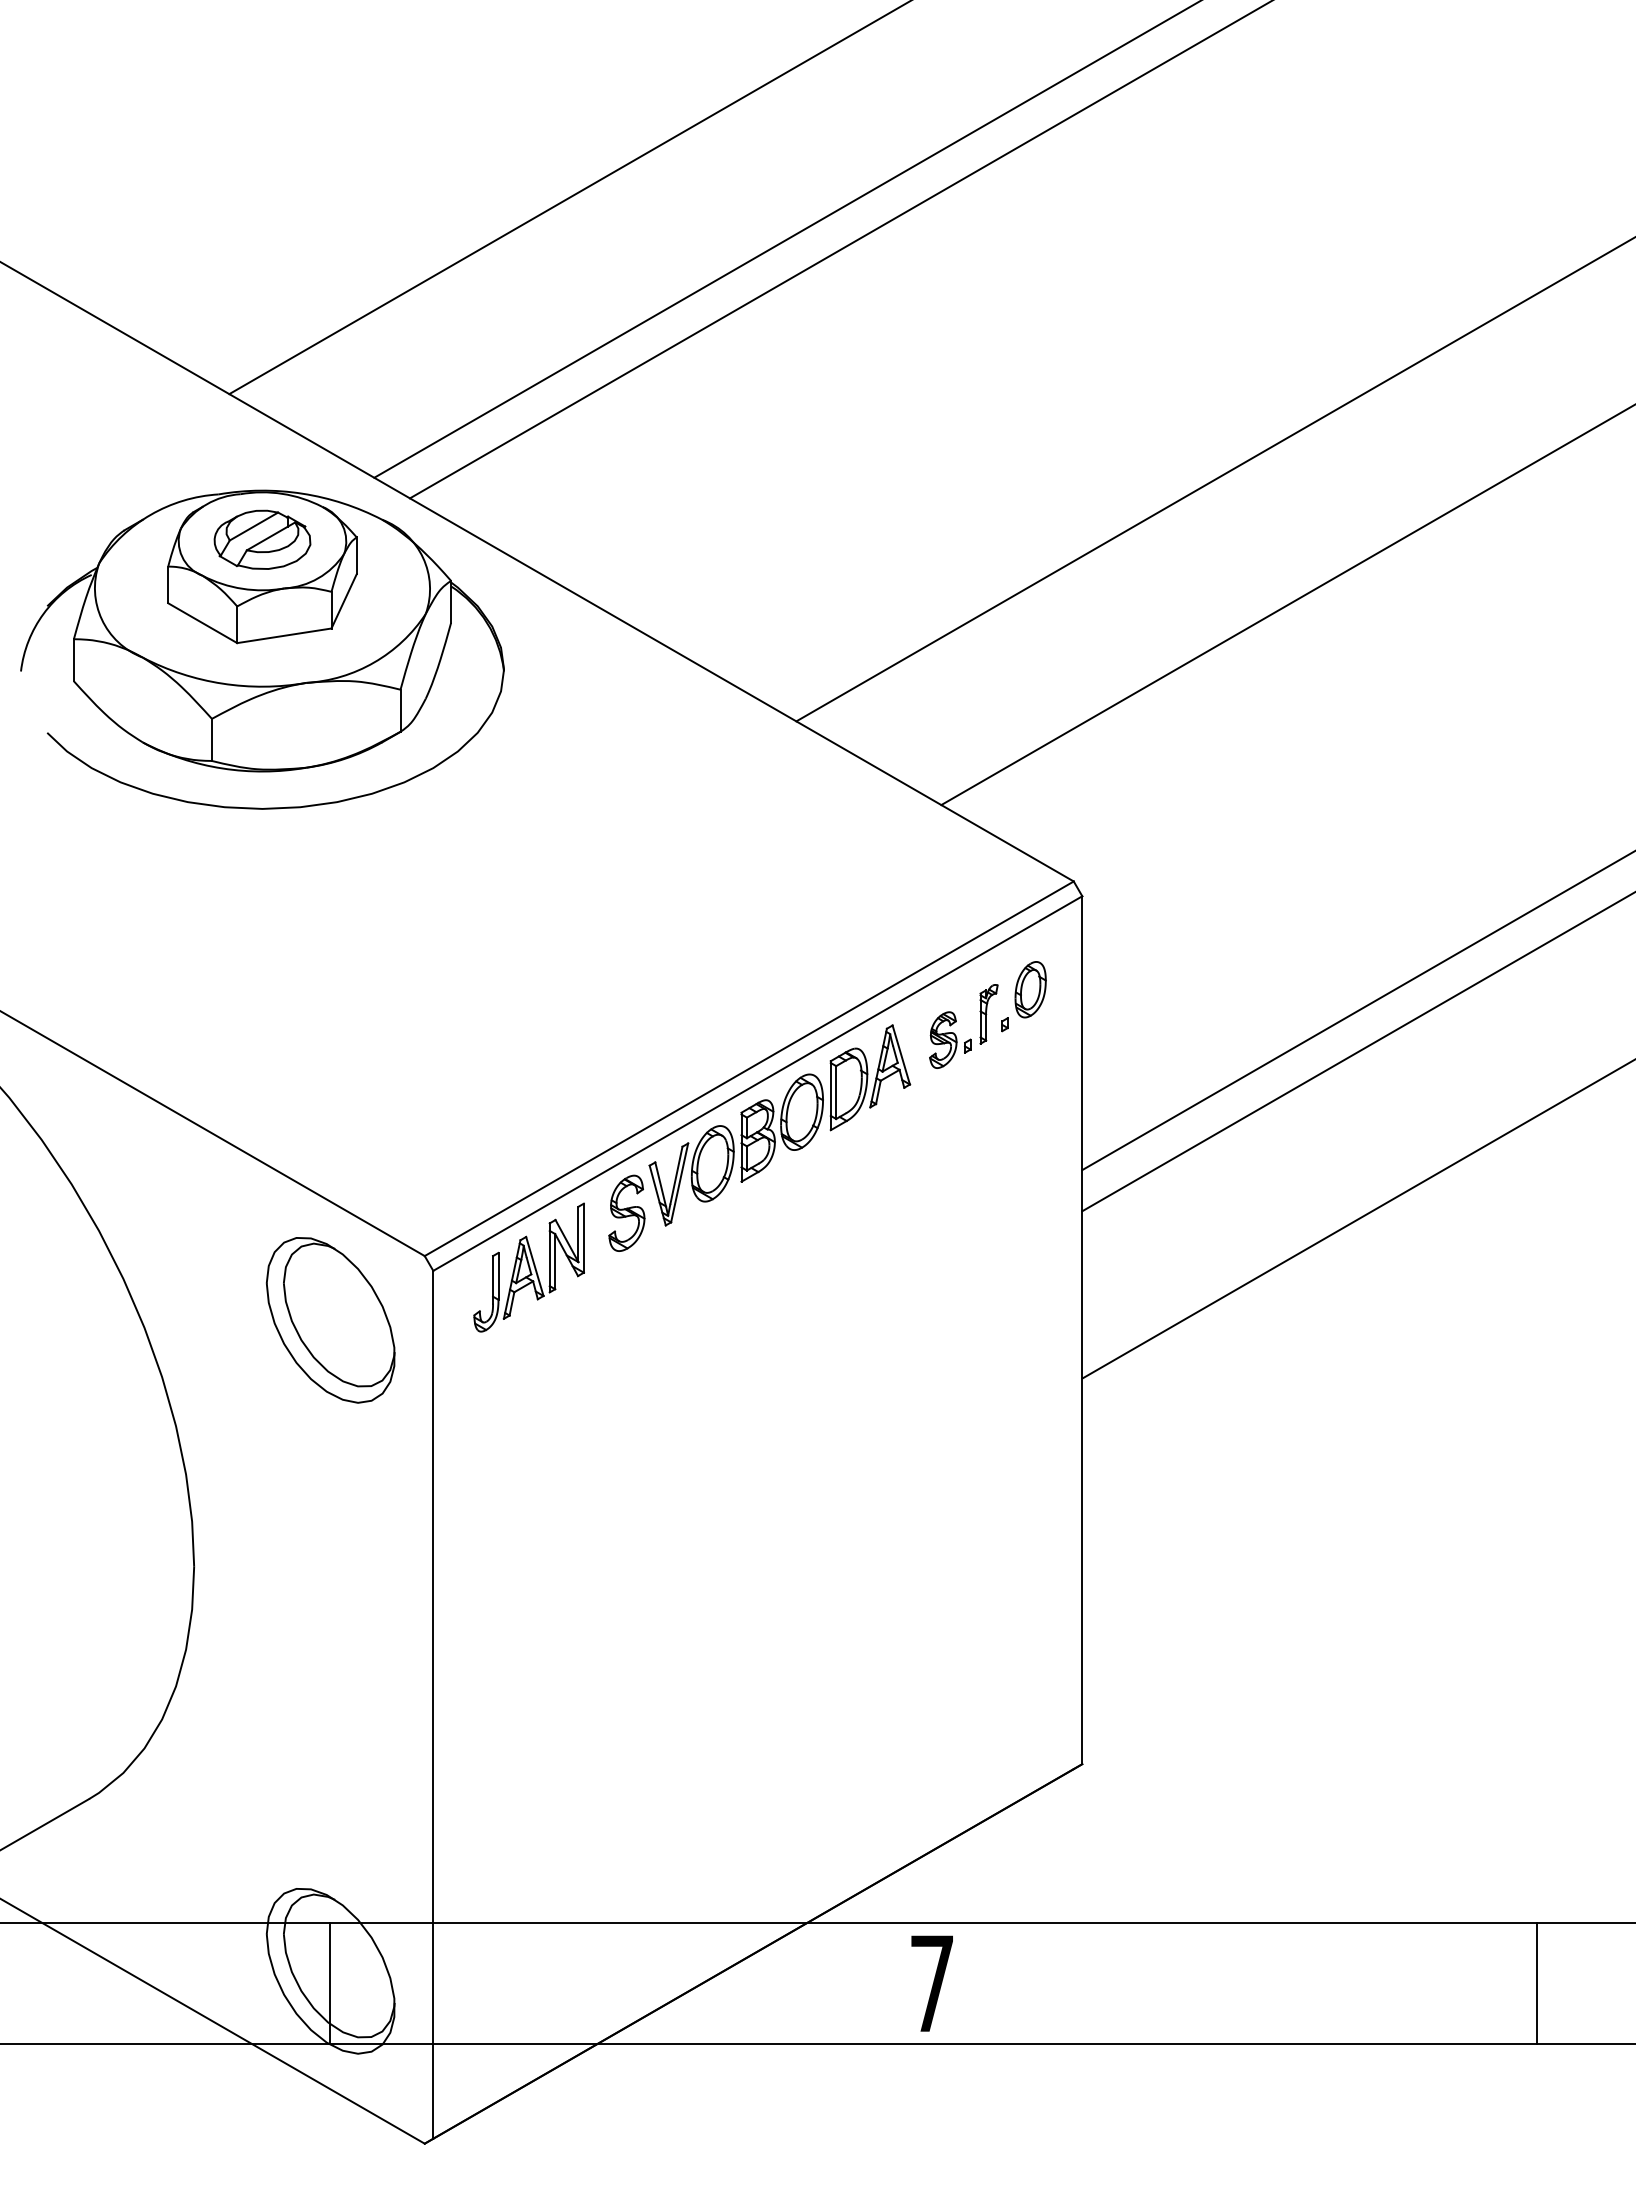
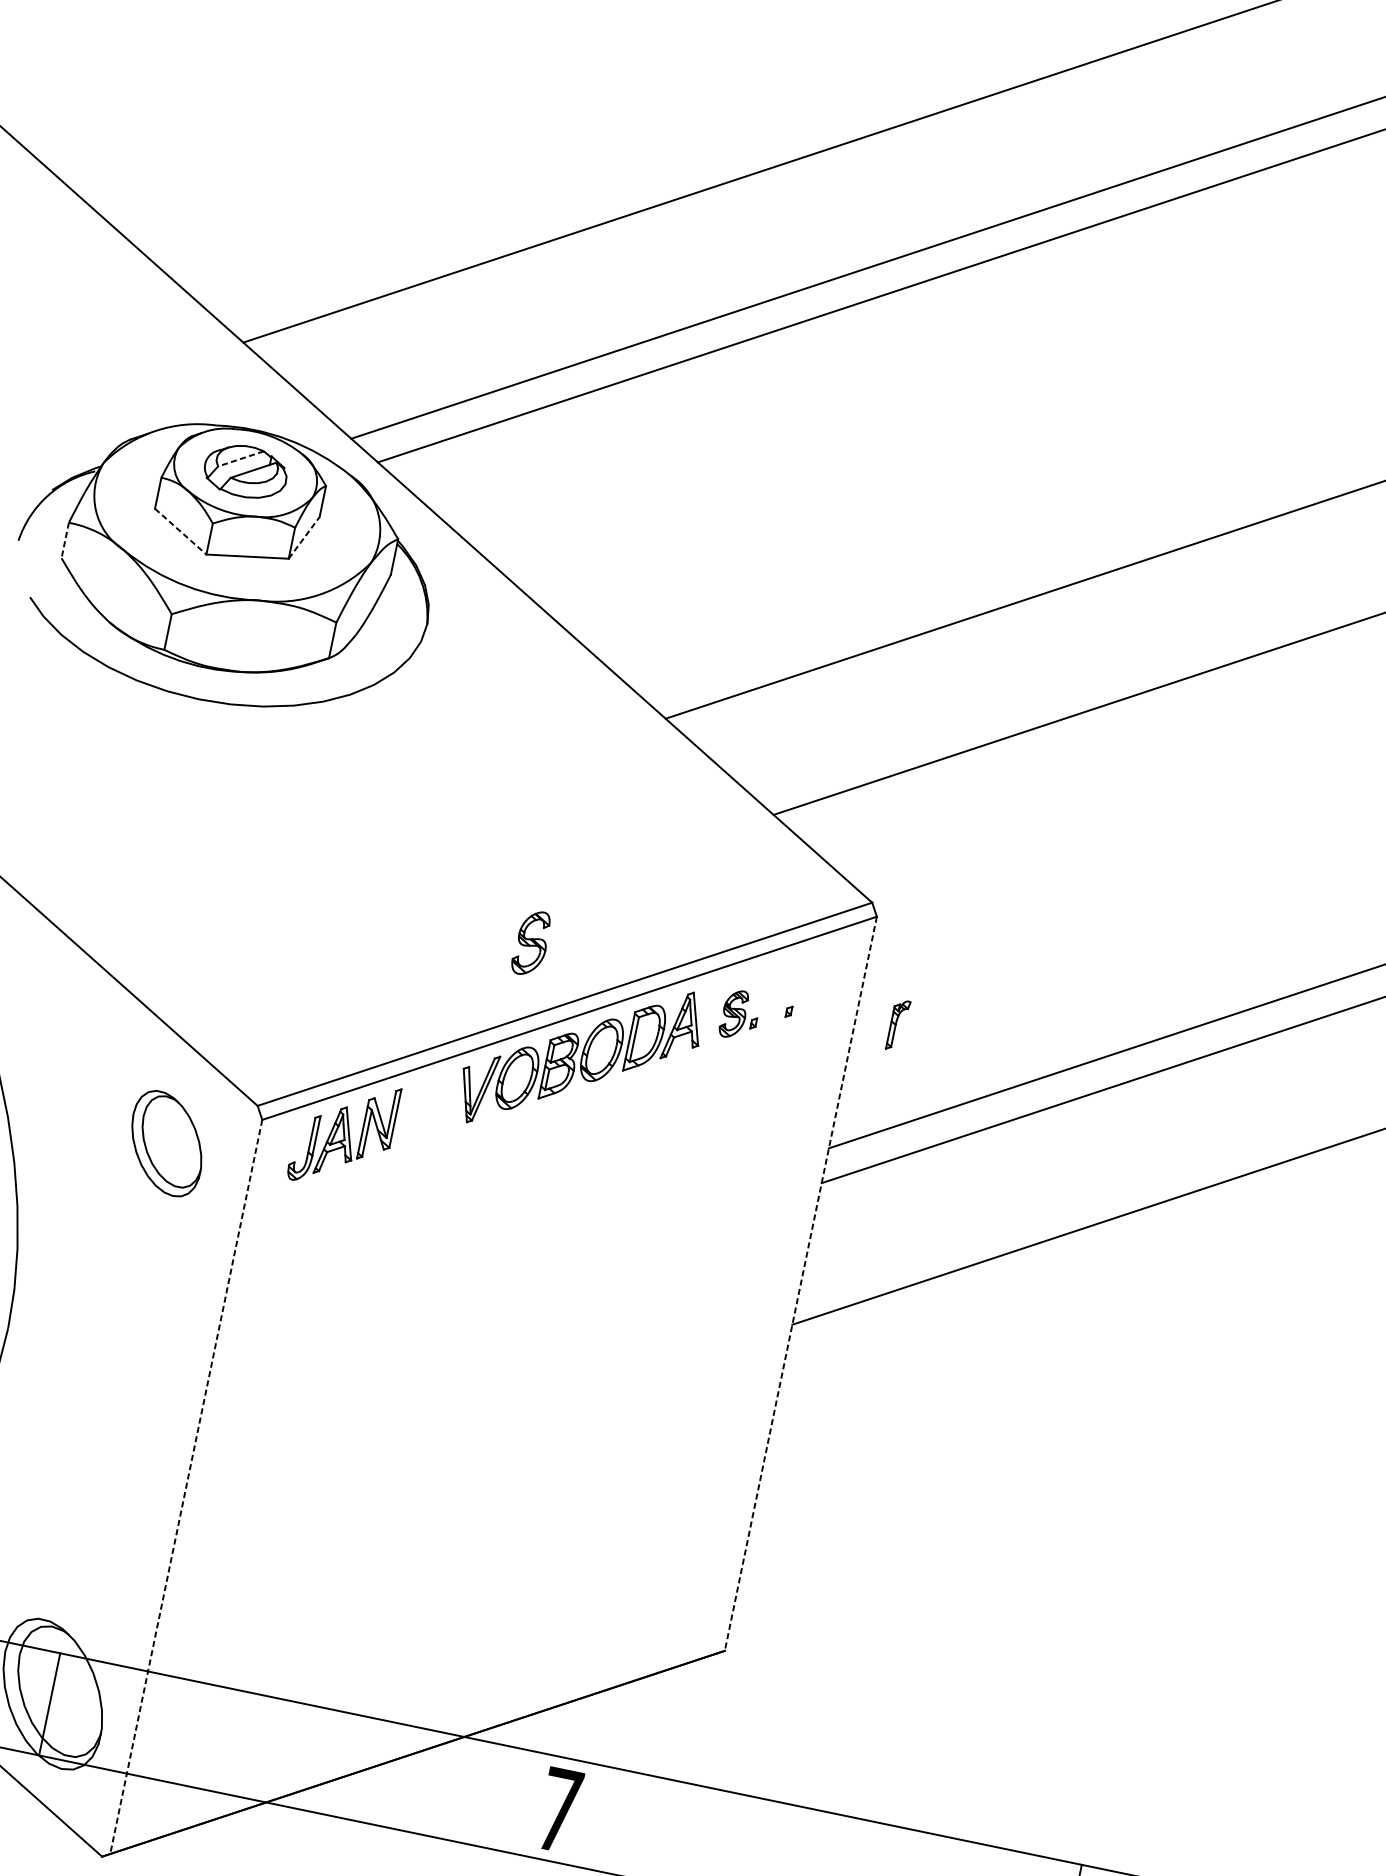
line: (253, 526) -> (240, 458), solid -> dashed
line: (344, 601) -> (304, 538), solid -> dashed
line: (202, 623) -> (180, 531), solid -> dashed
line: (73, 660) -> (64, 540), solid -> dashed
part: (1030, 989) -> (816, 986), removed
part: (988, 1014) -> (897, 1025), moved
part: (626, 1212) -> (531, 942), moved
part: (330, 1320) -> (166, 1143), size x0.7
line: (1082, 1330) -> (800, 1284), solid -> dashed
line: (433, 1704) -> (186, 1486), solid -> dashed

